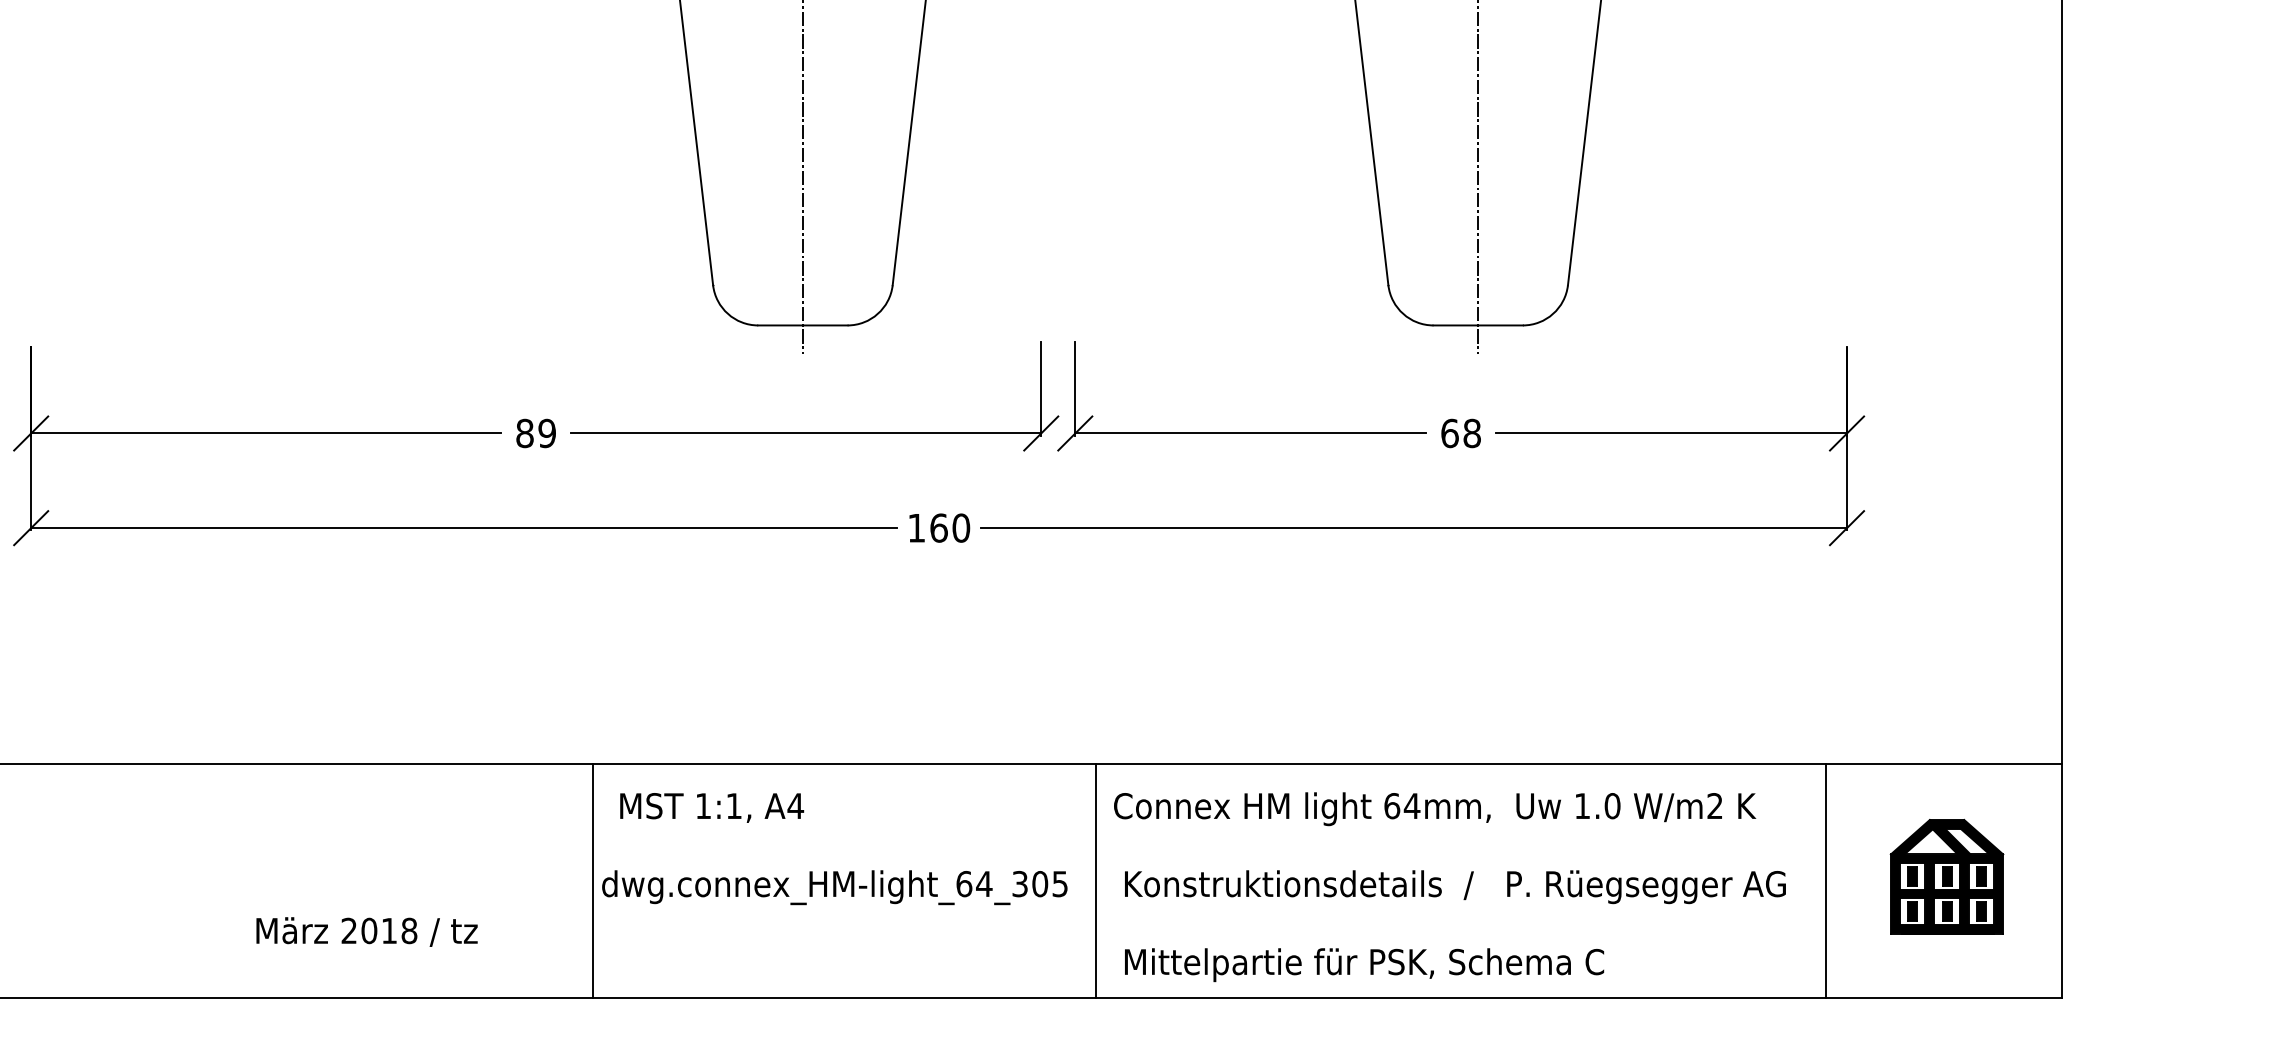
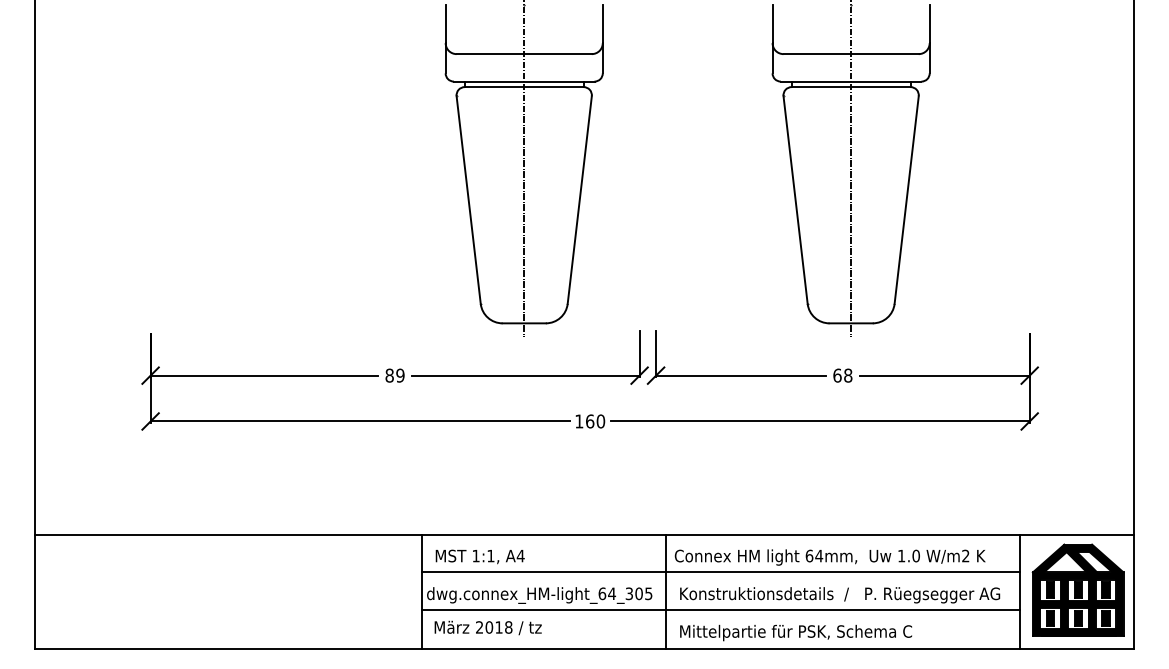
line: (1208, 840) -> (720, 572), added
part: (1945, 875) -> (1077, 589), size x1.67
line: (1208, 918) -> (720, 610), added
text: (365, 930) -> (487, 627), moved

